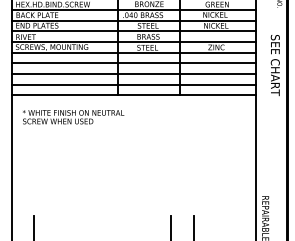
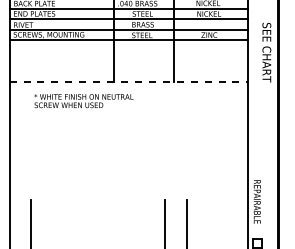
line: (133, 63) -> (128, 50), removed
line: (133, 74) -> (128, 61), removed
line: (133, 84) -> (128, 71), removed
line: (134, 95) -> (129, 81), solid -> dashed
text: (73, 117) -> (83, 101), moved

